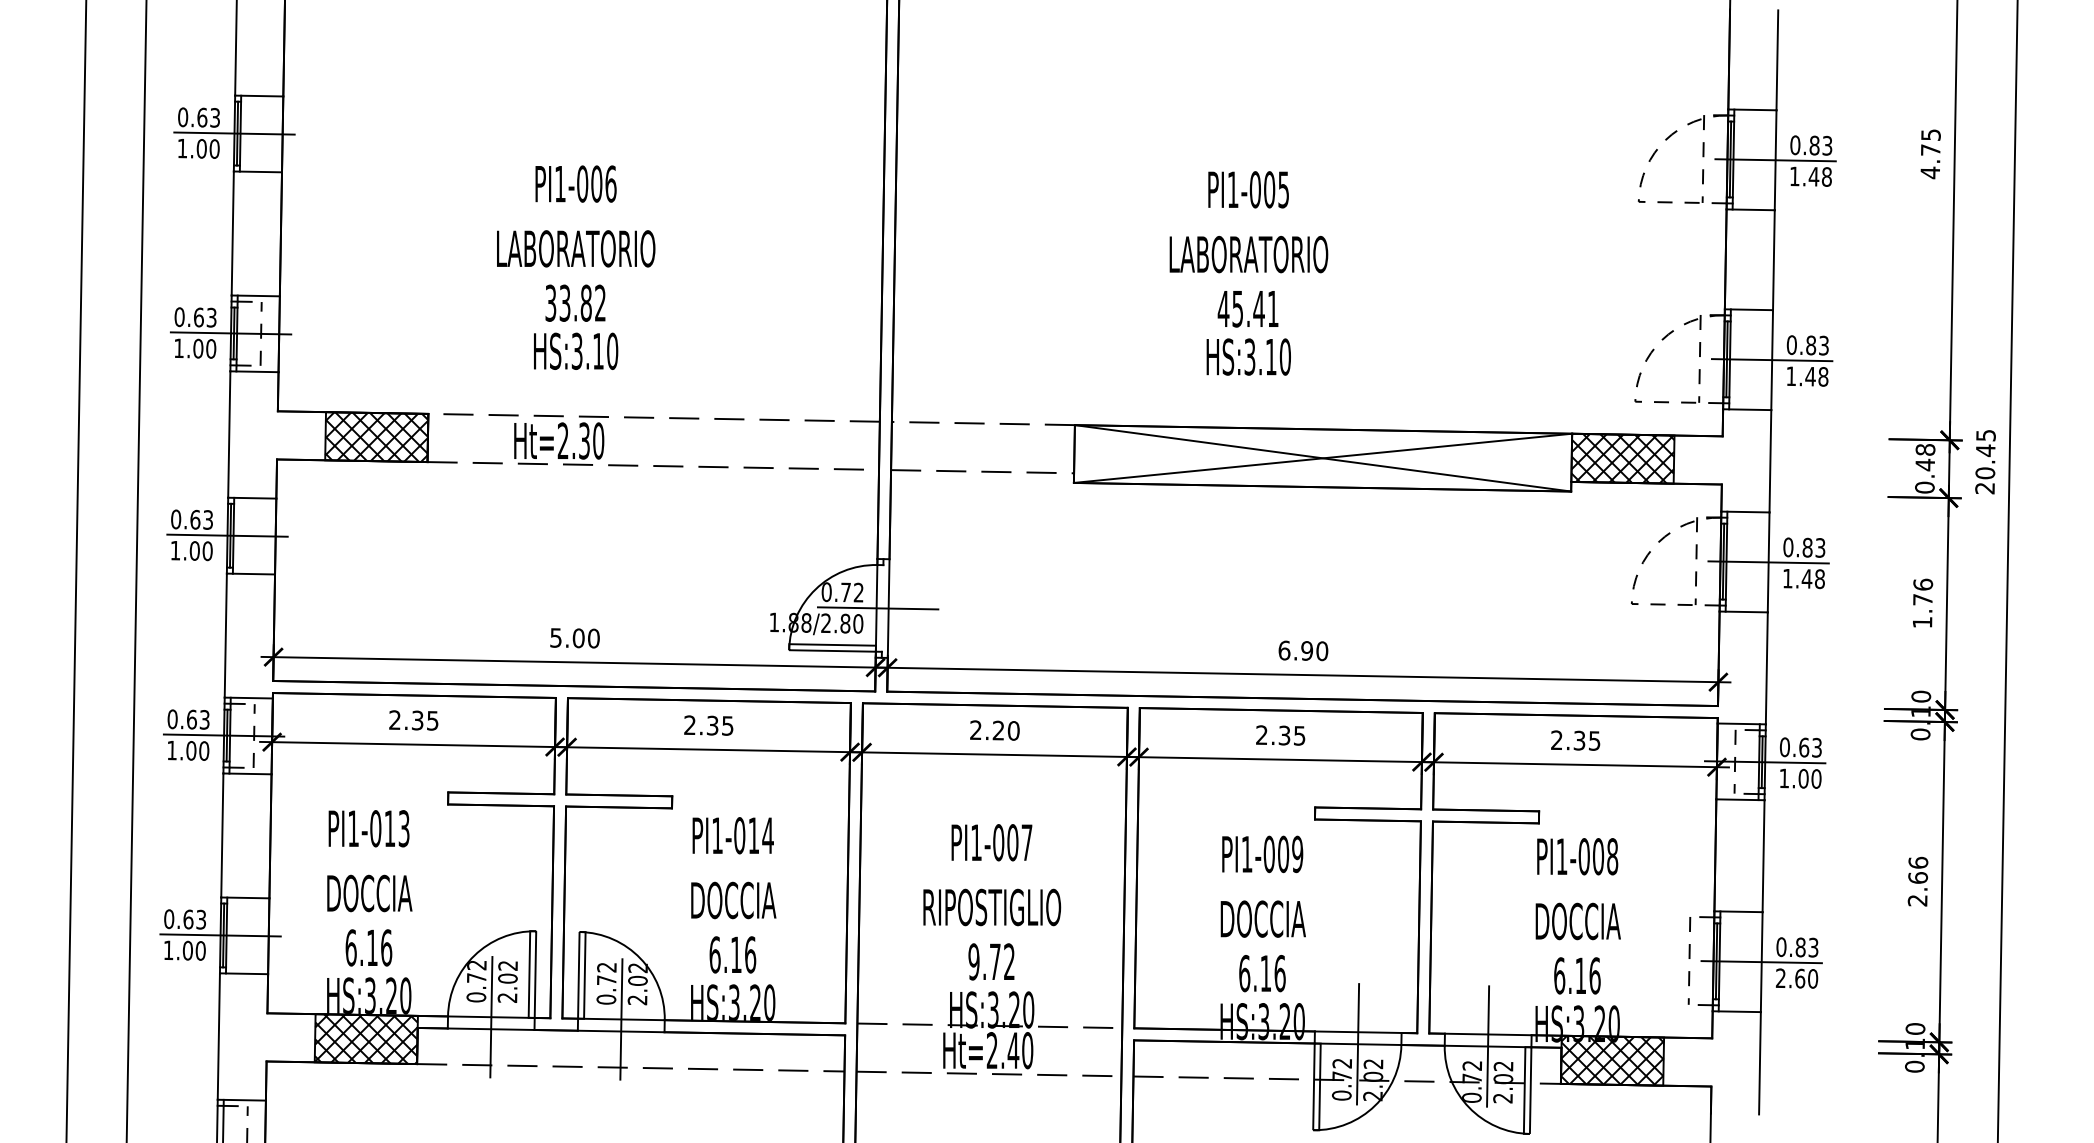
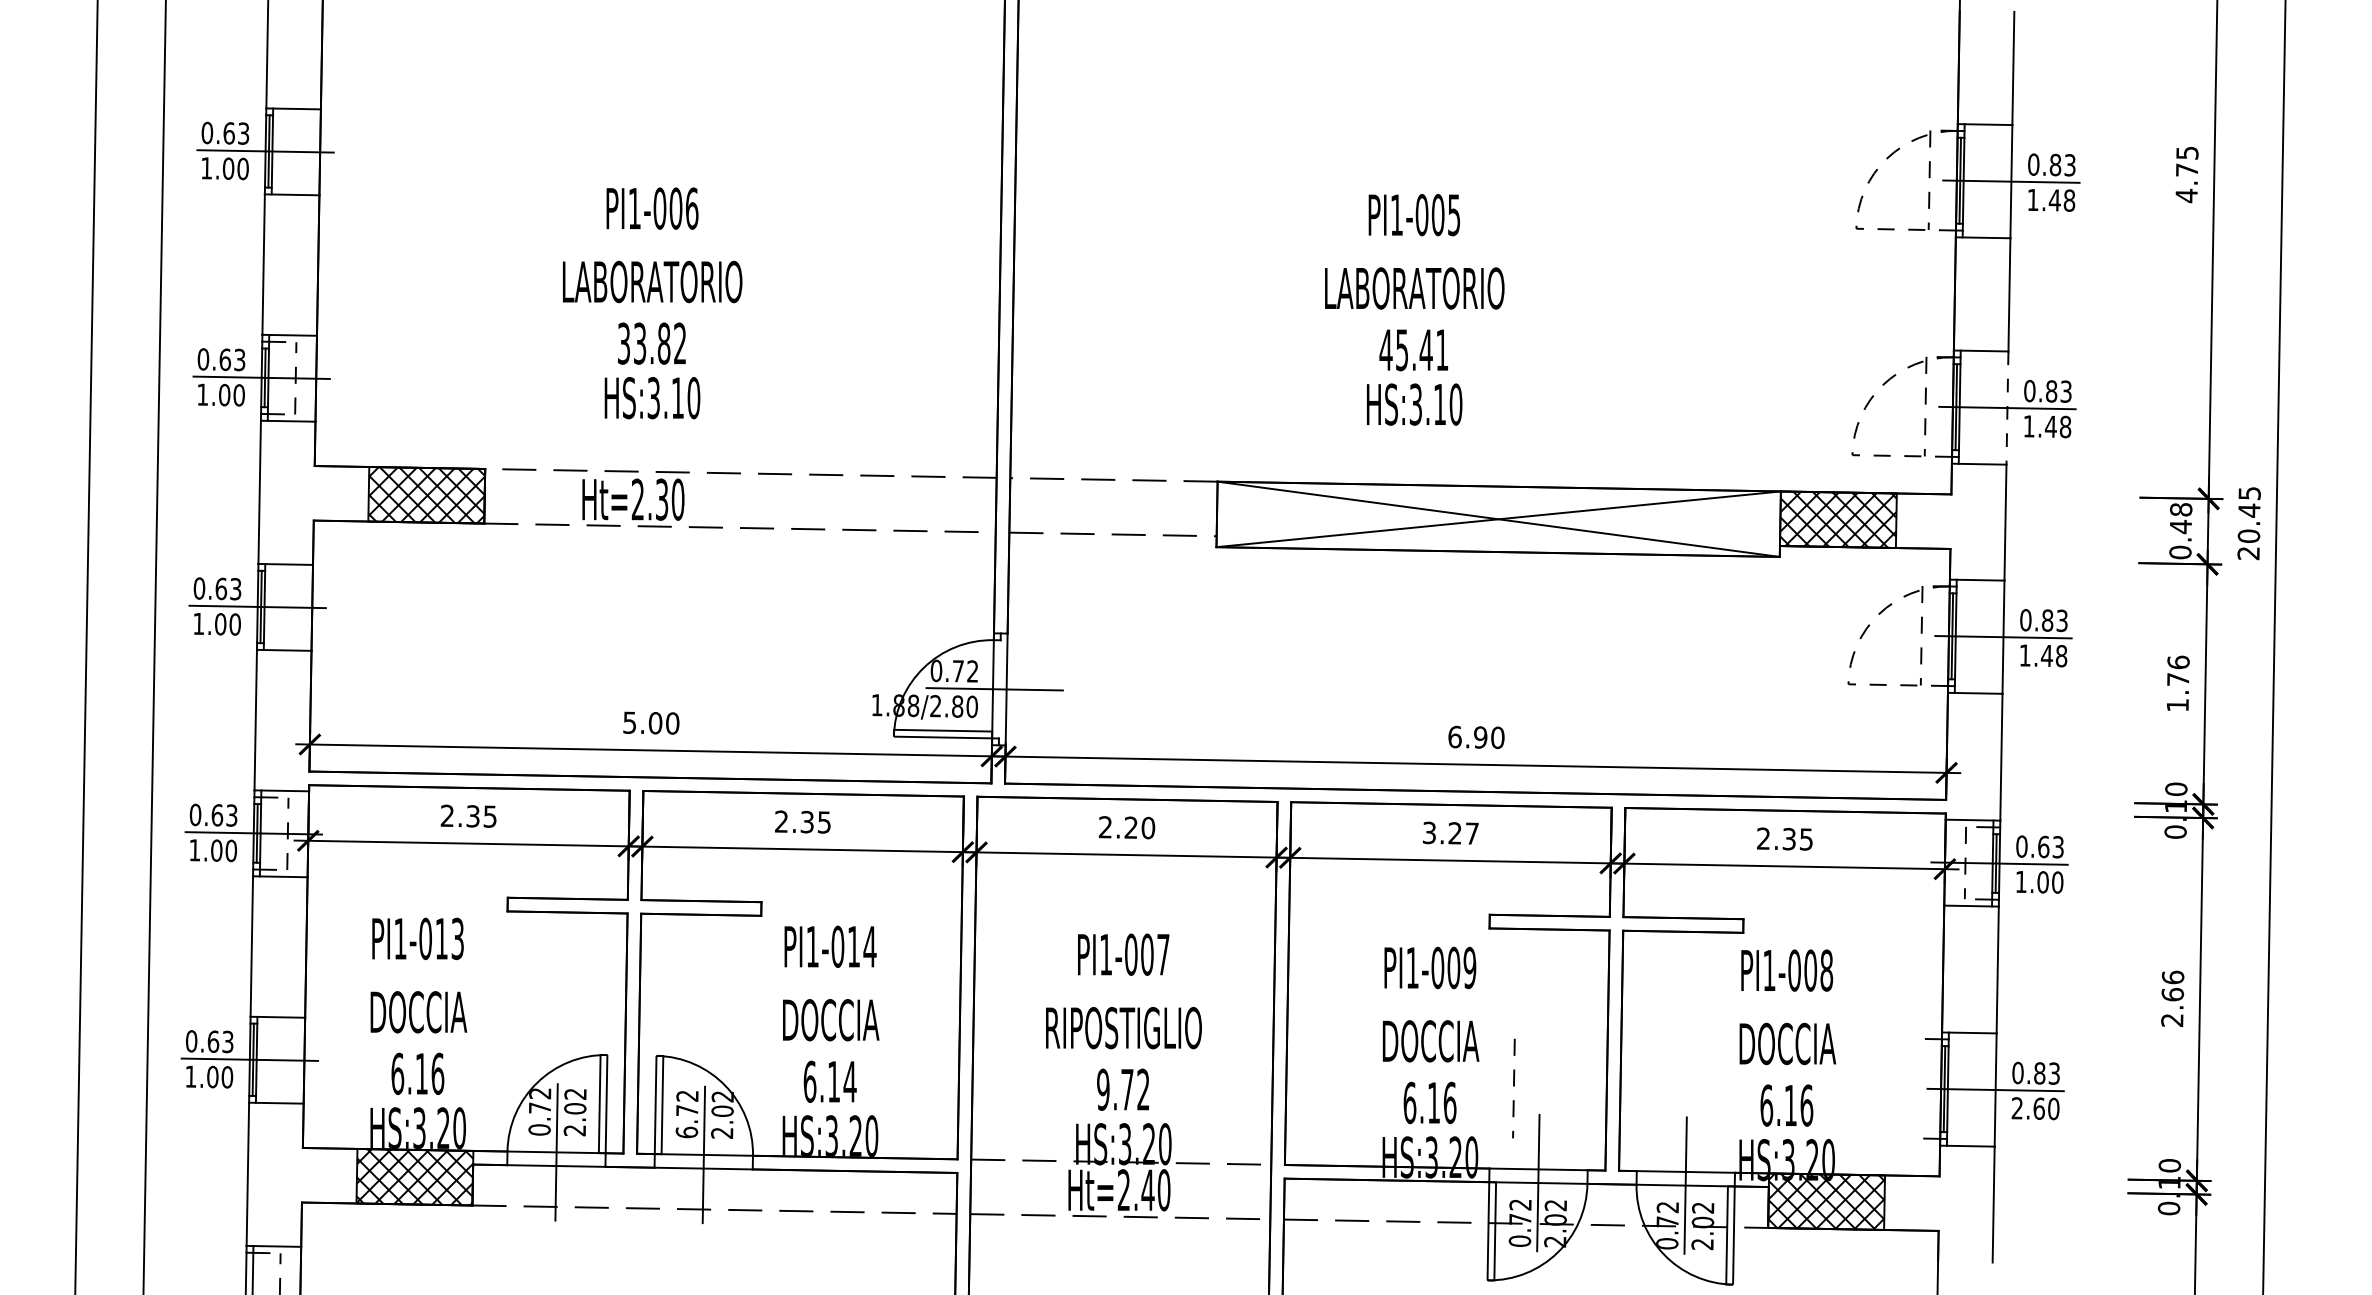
line: (1772, 360) -> (2007, 408), solid -> dashed
text: (1280, 735) -> (1450, 833), 2.35 -> 3.27
text: (750, 954) -> (850, 1081), 6.16 -> 6.14
line: (1689, 958) -> (1513, 1085), moved
text: (606, 999) -> (687, 1132), 0.72 -> 6.72

